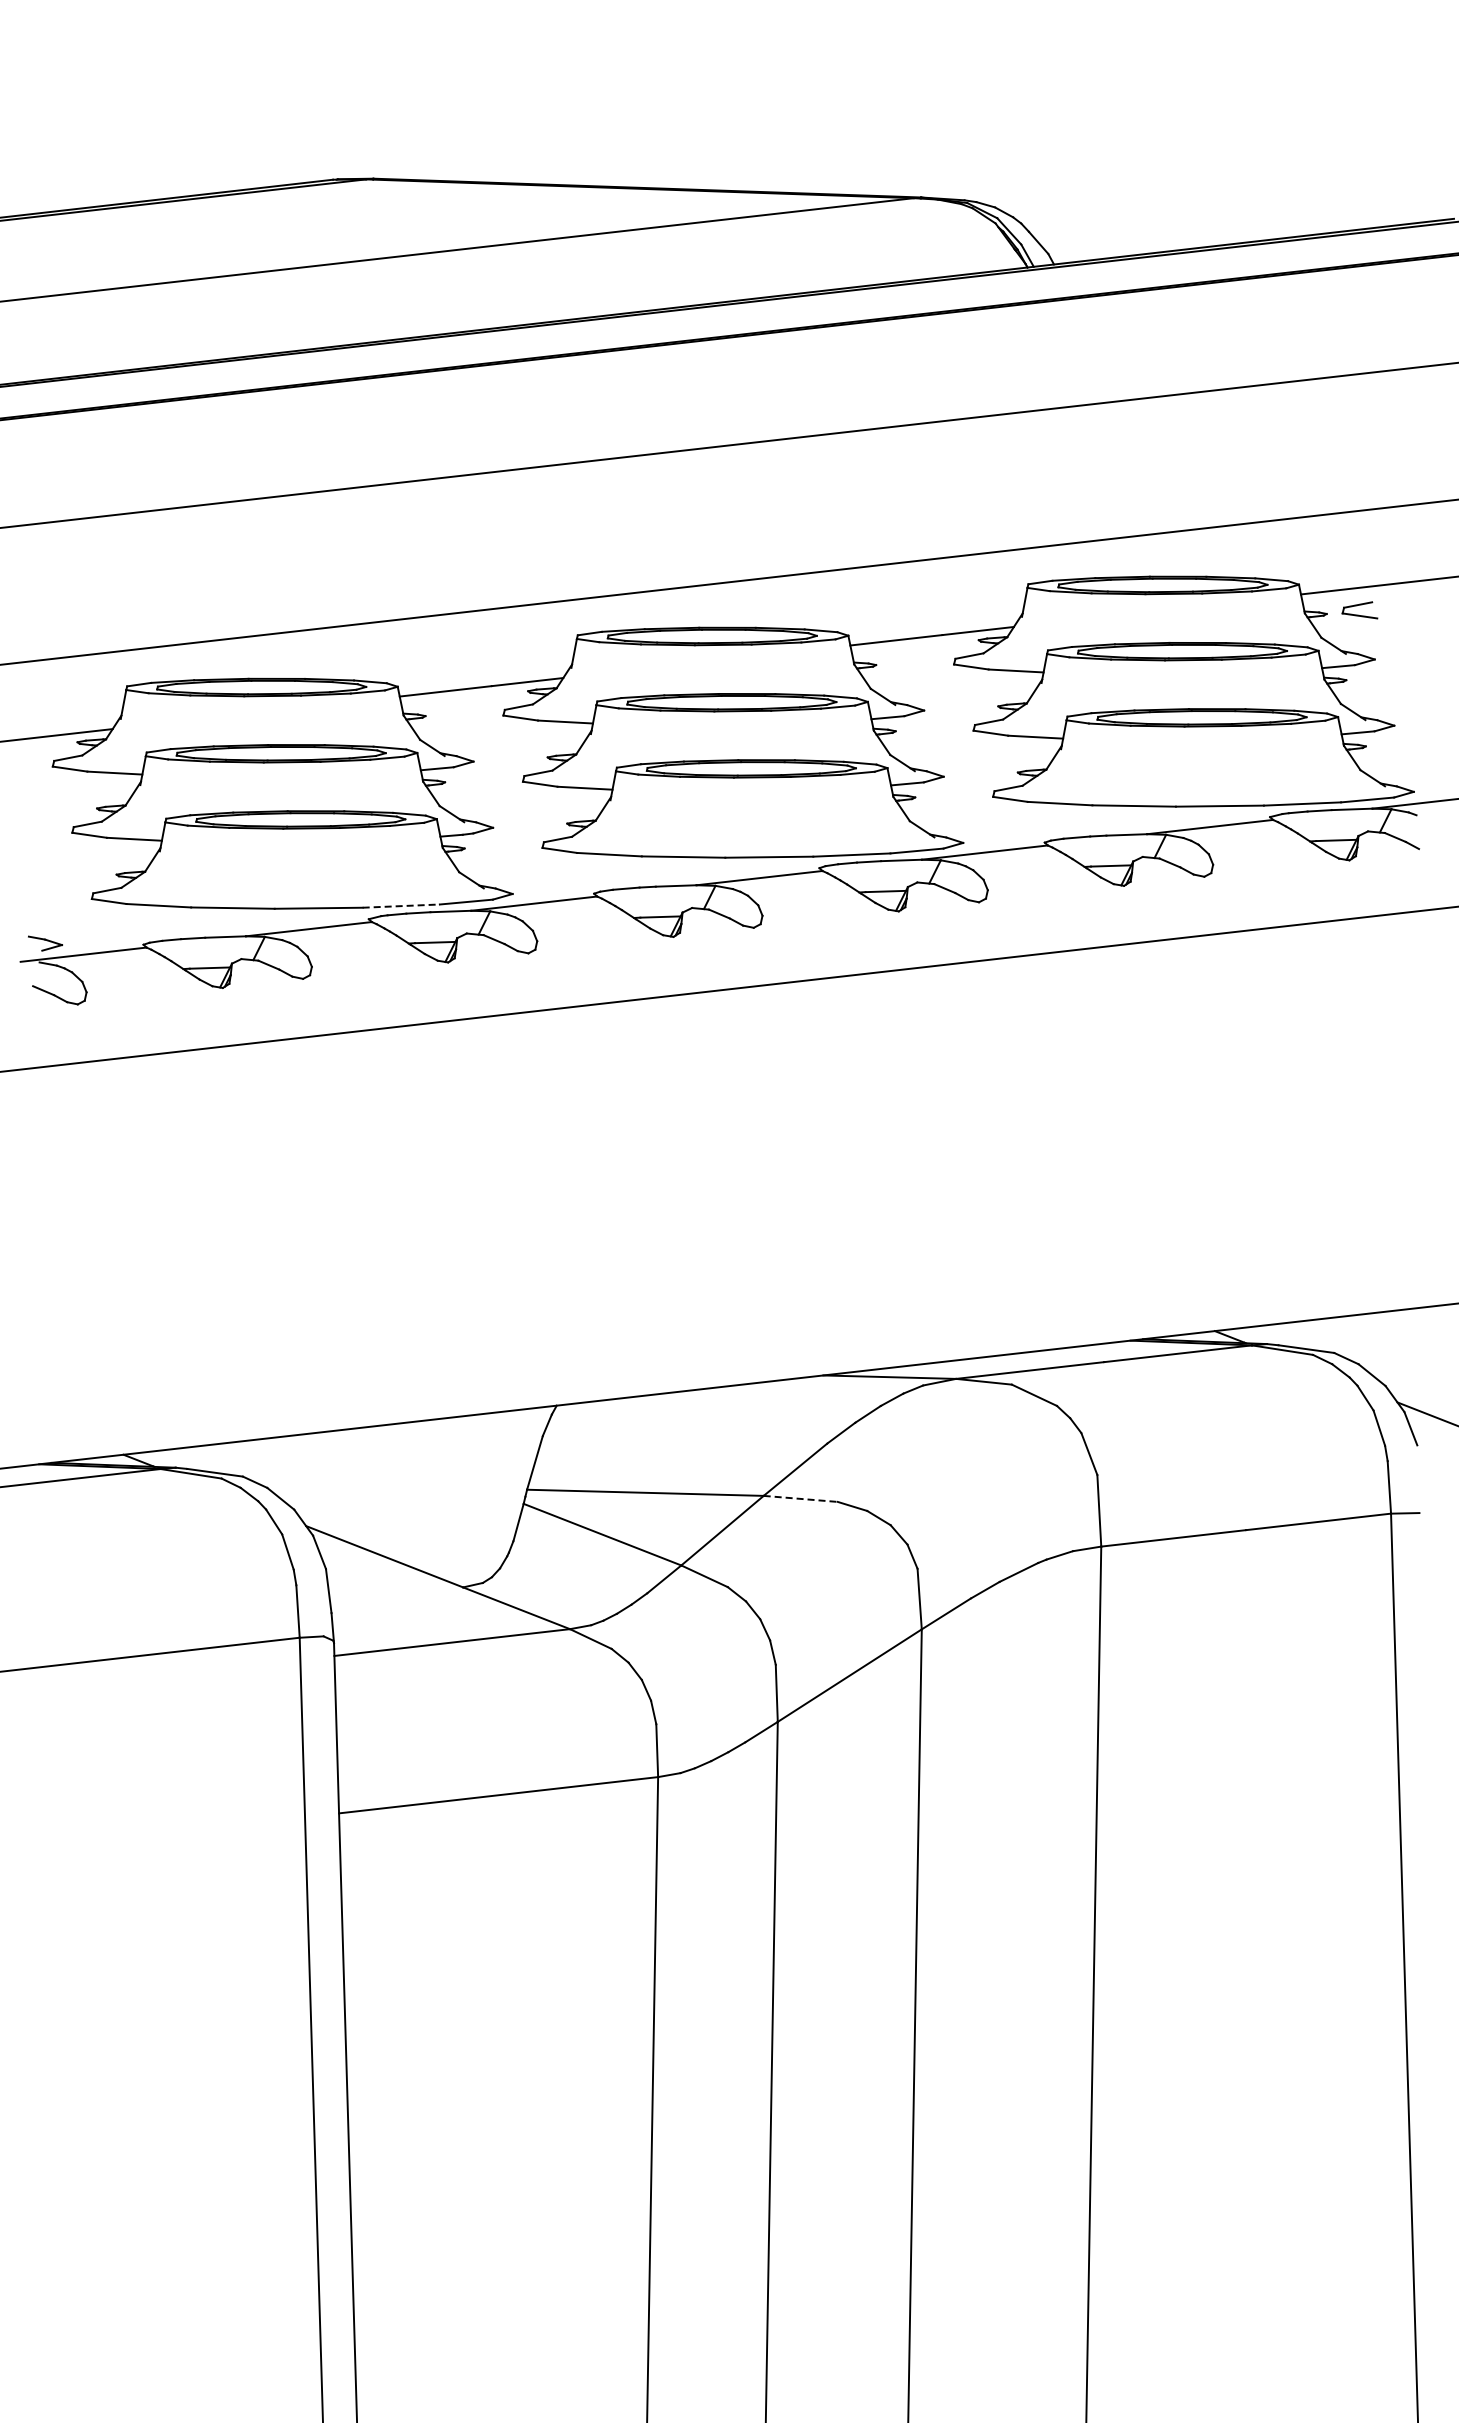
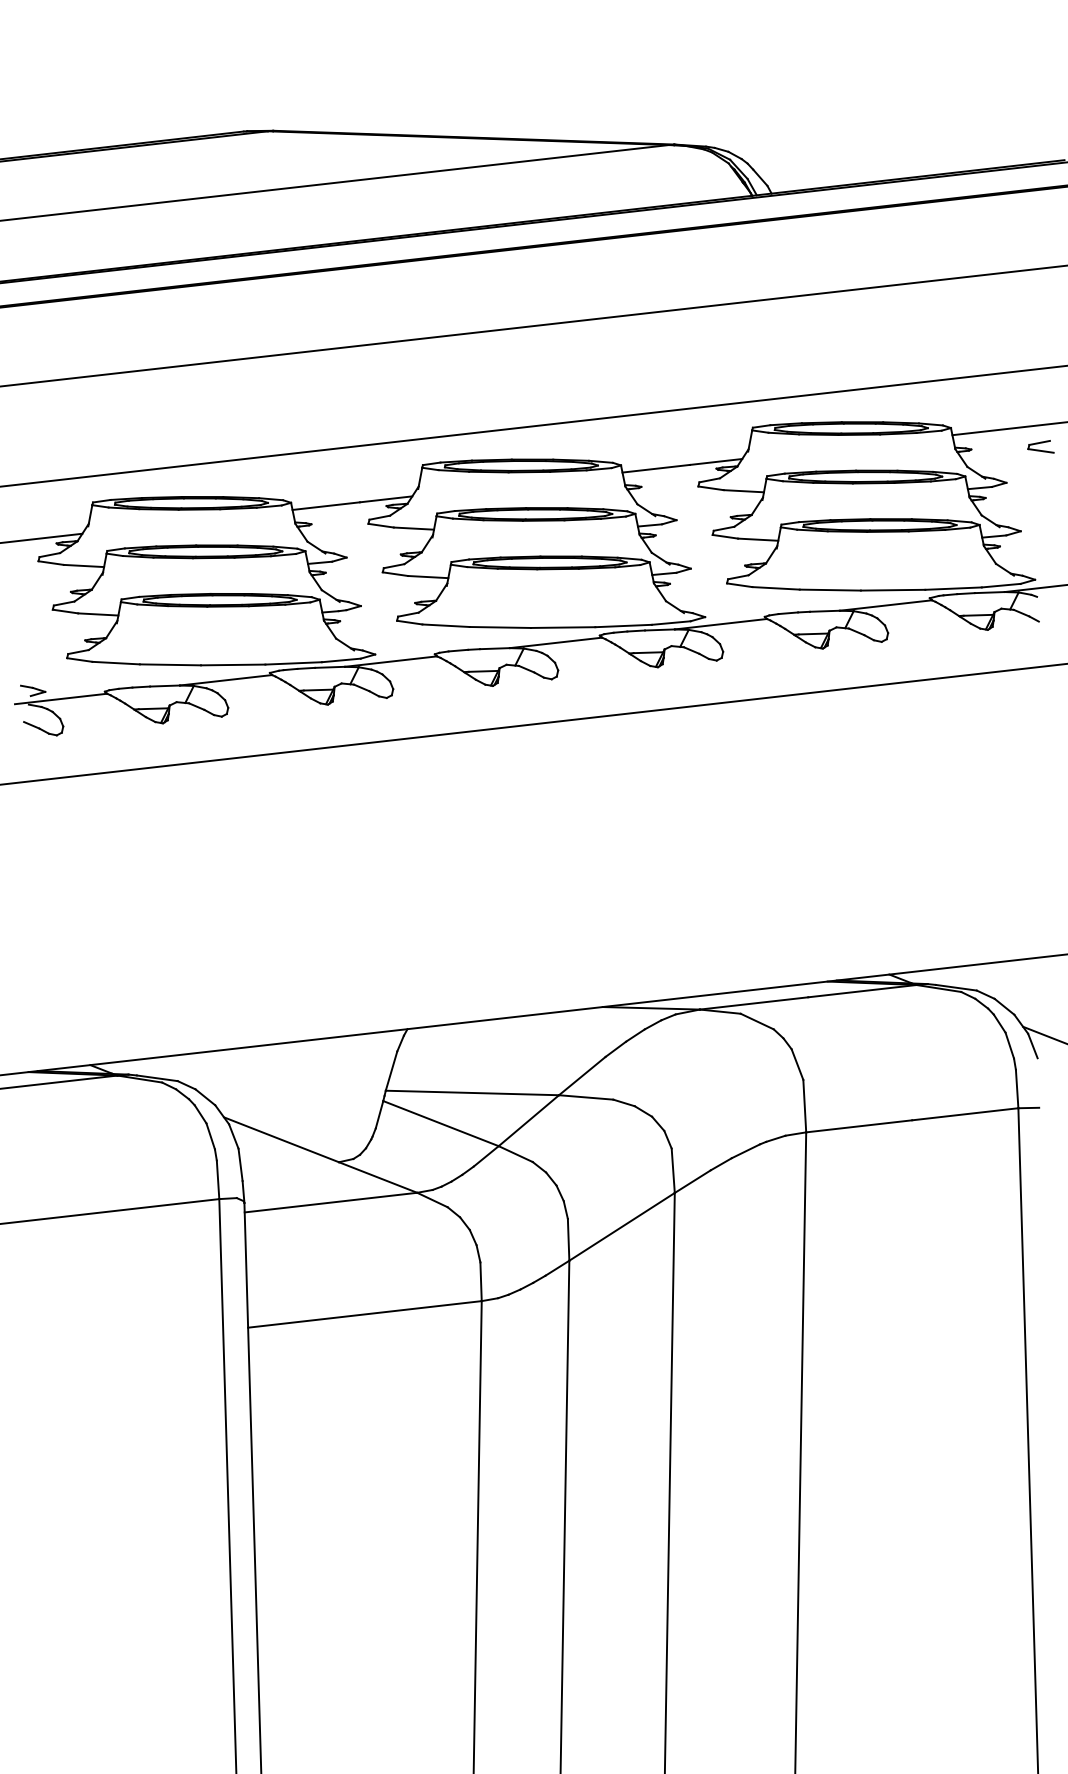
part: (1359, 610) -> (1040, 446), moved
line: (401, 906) -> (293, 663), dashed -> solid
line: (801, 1498) -> (586, 1097), dashed -> solid

